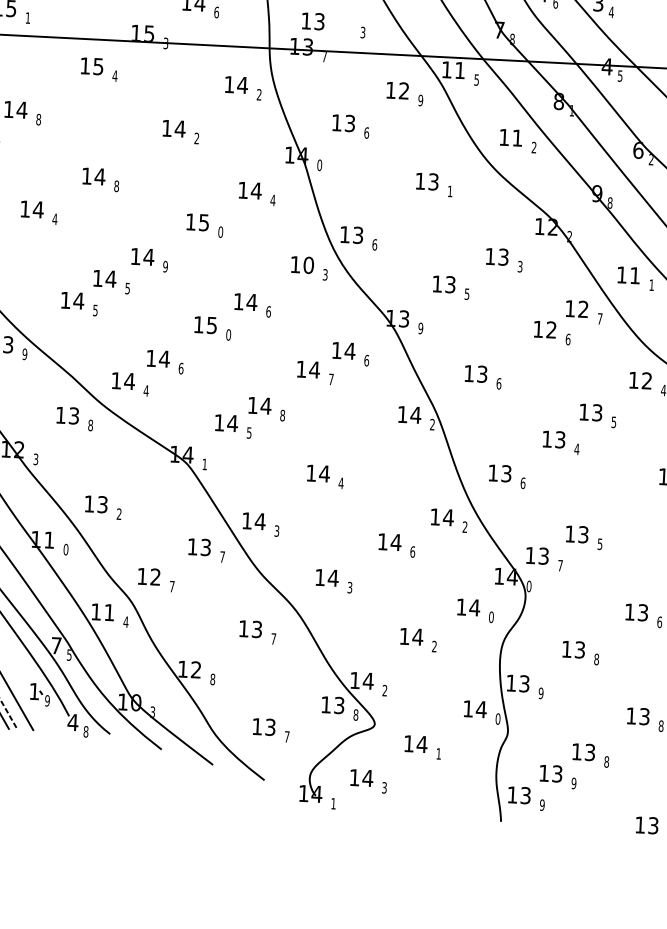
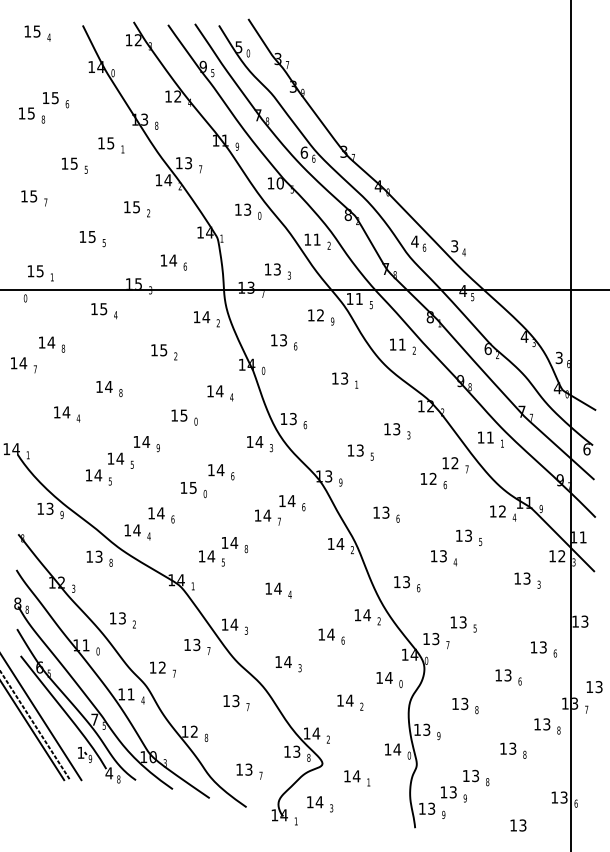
text: (312, 21) -> (272, 269), moved
text: (179, 129) -> (163, 350), 14 -> 15
text: (308, 264) -> (259, 441), 10 -> 14

